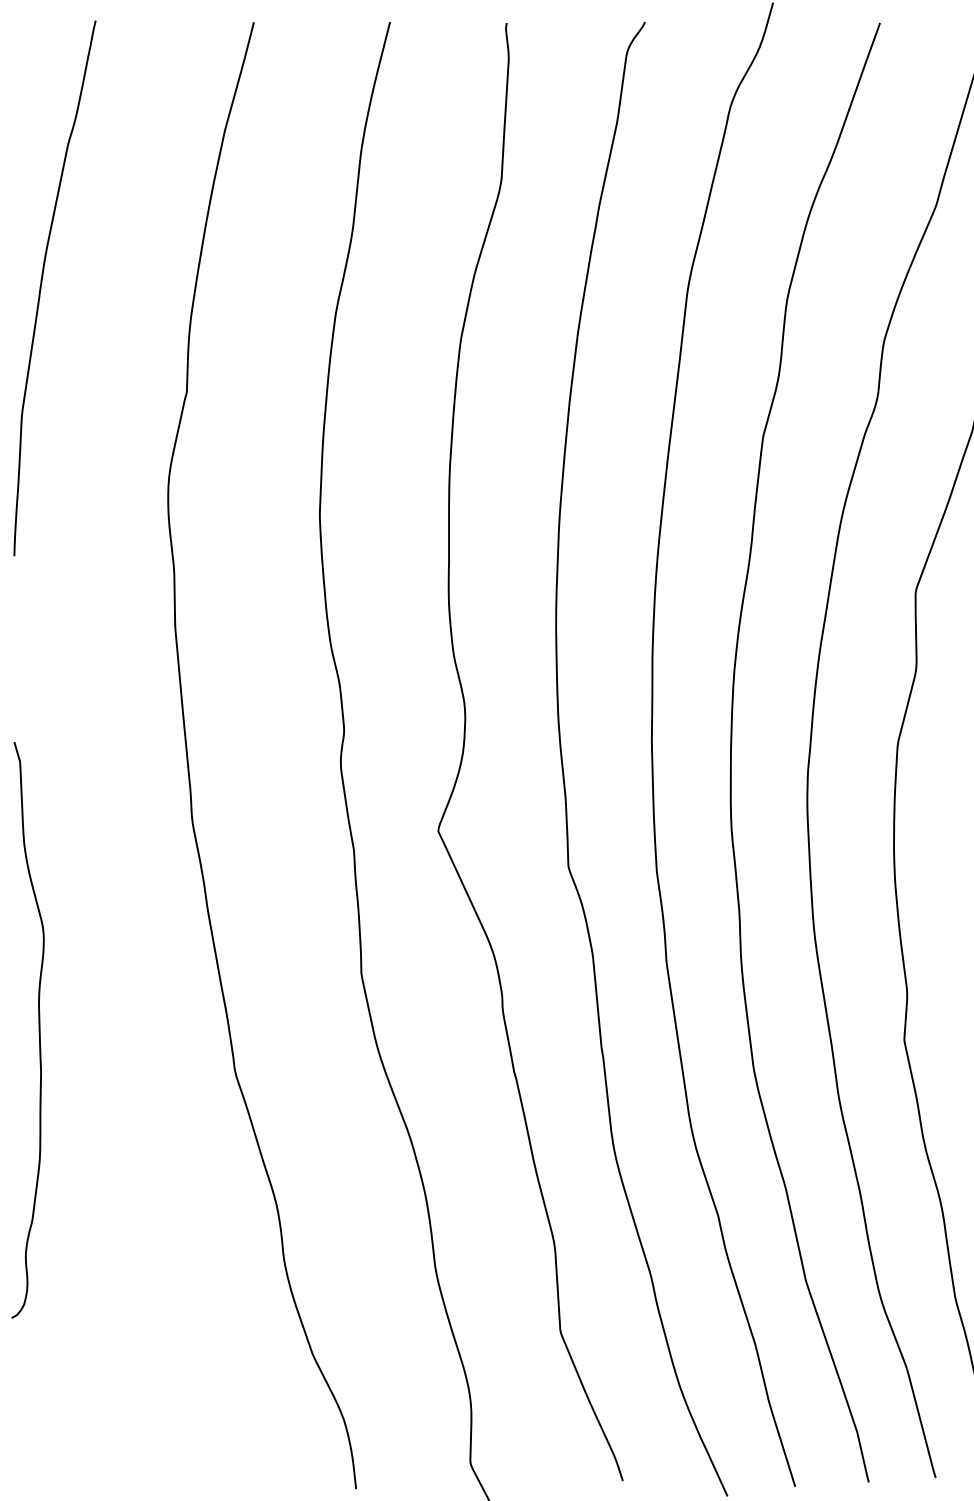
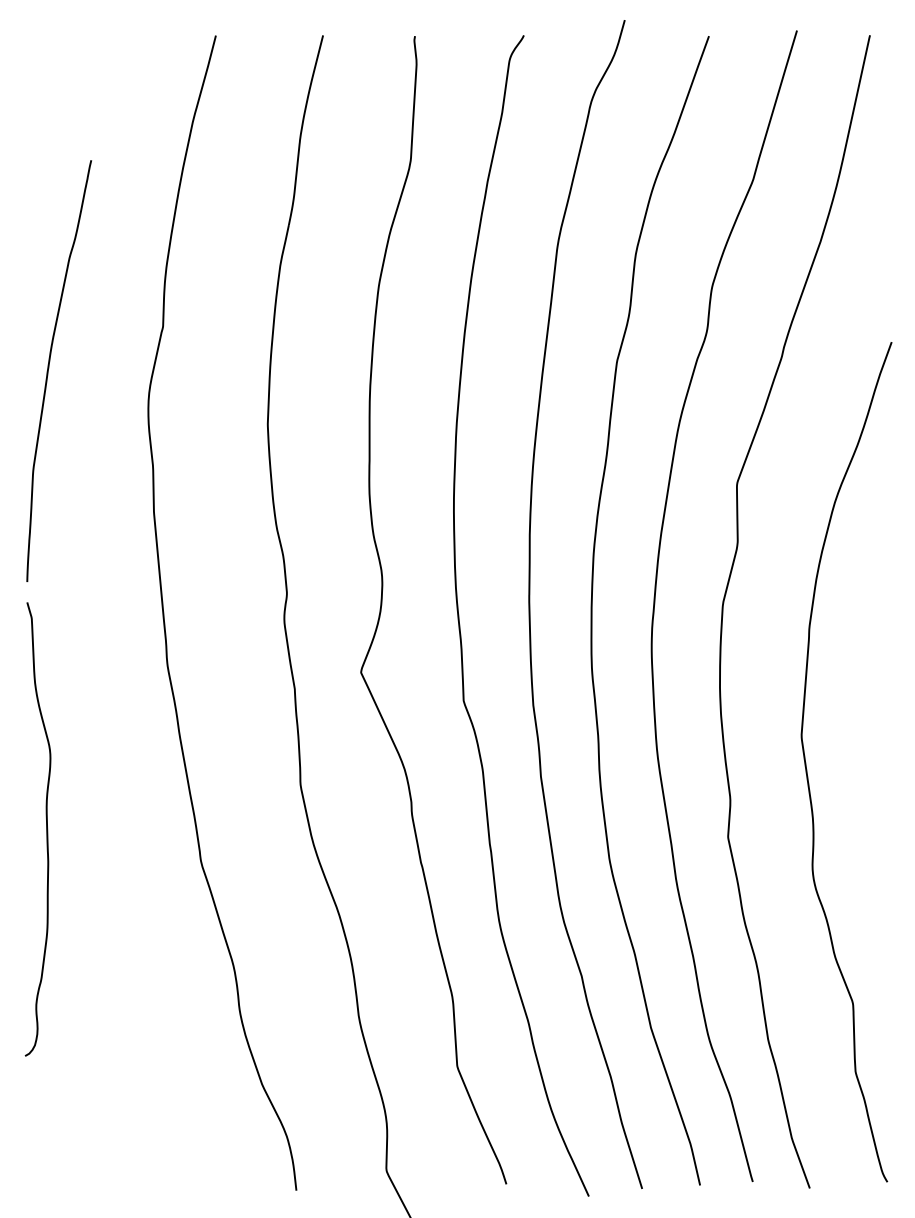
curve: (42, 285) -> (49, 368), moved

